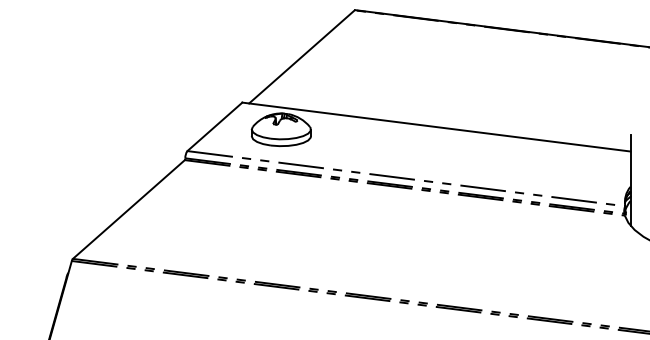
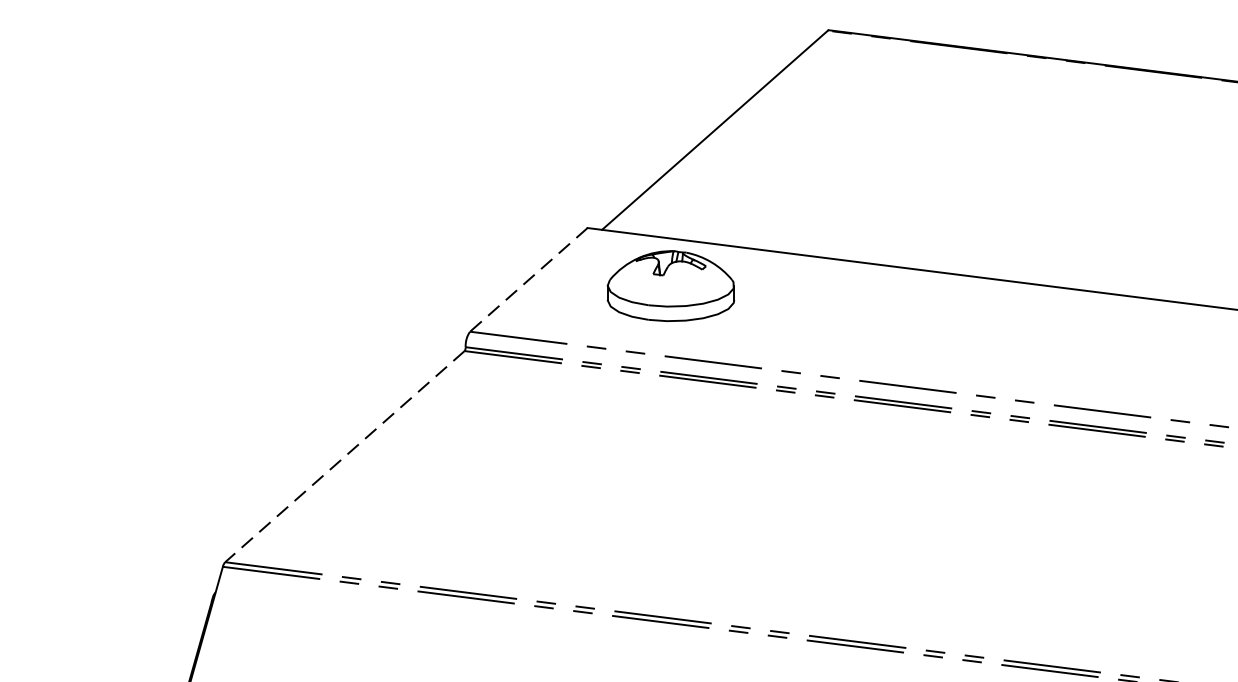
line: (214, 126) -> (527, 279), solid -> dashed
line: (128, 209) -> (344, 456), solid -> dashed

